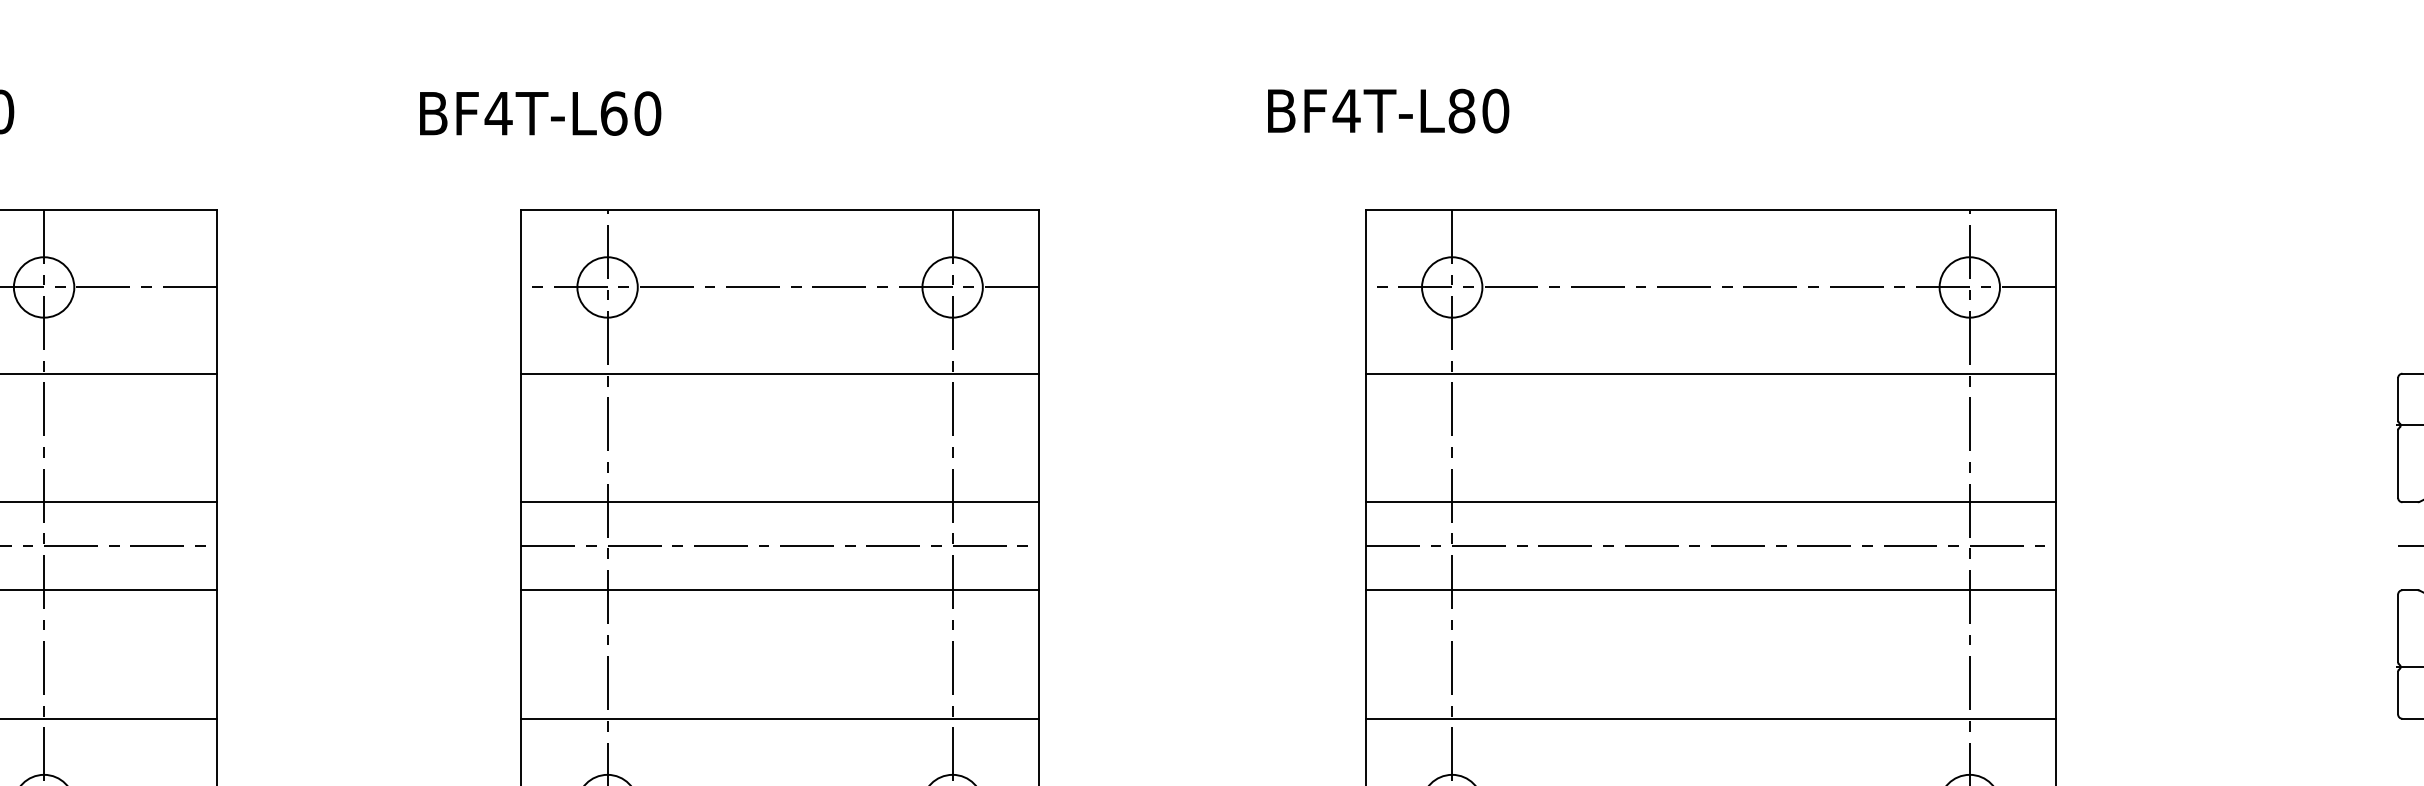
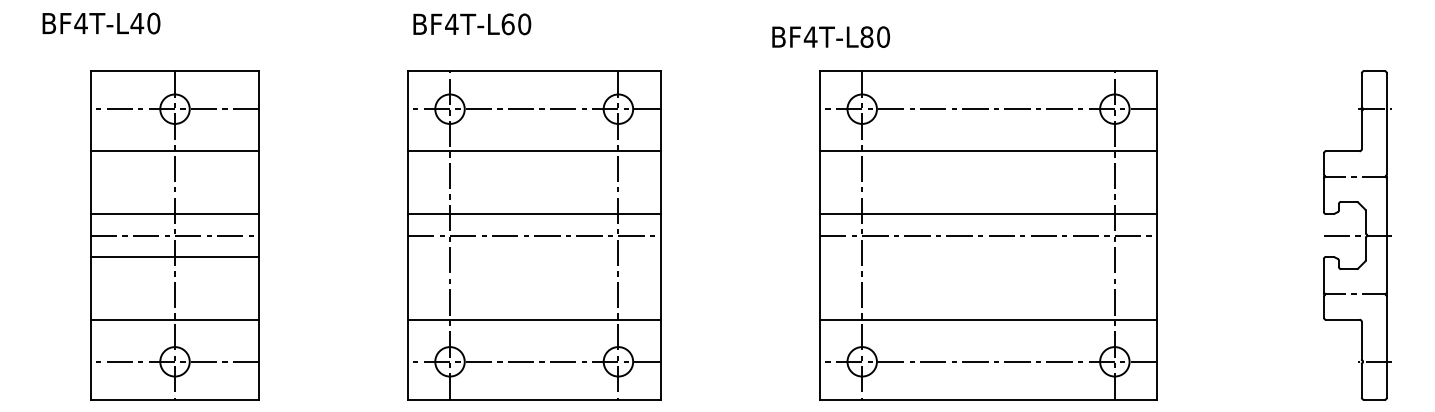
text: (1387, 109) -> (830, 36), moved
text: (540, 113) -> (472, 24), moved
line: (778, 589) -> (533, 256), removed
line: (1710, 589) -> (988, 256), removed

